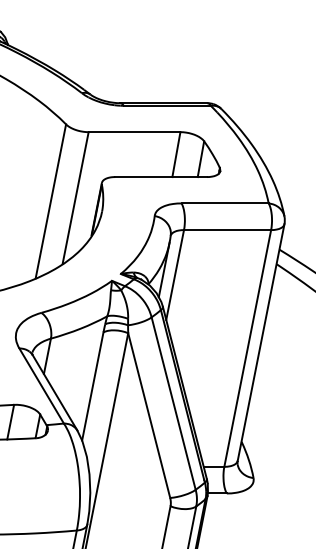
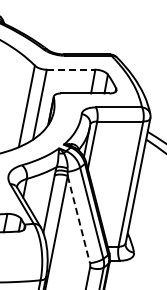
line: (135, 131) -> (71, 69), solid -> dashed
line: (148, 415) -> (78, 219), solid -> dashed

